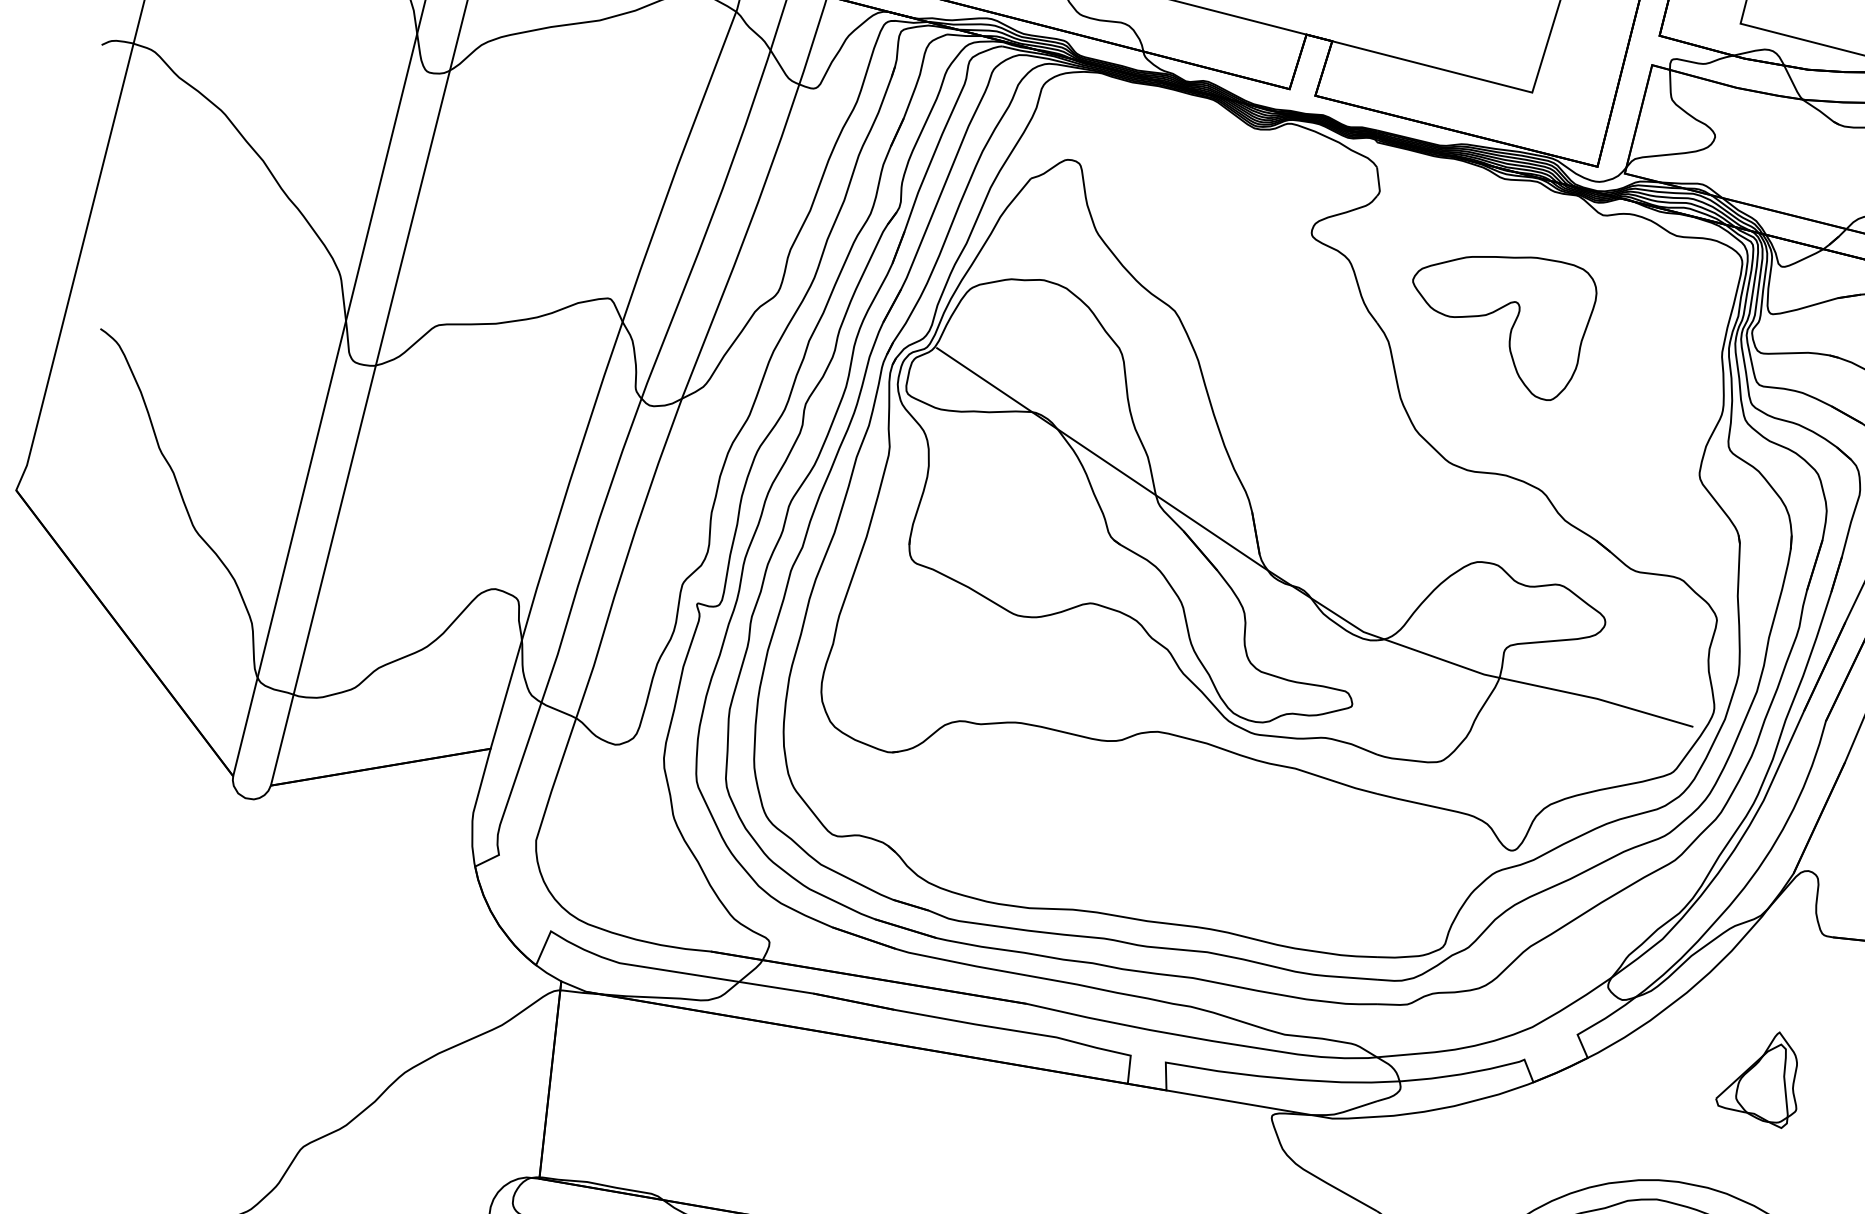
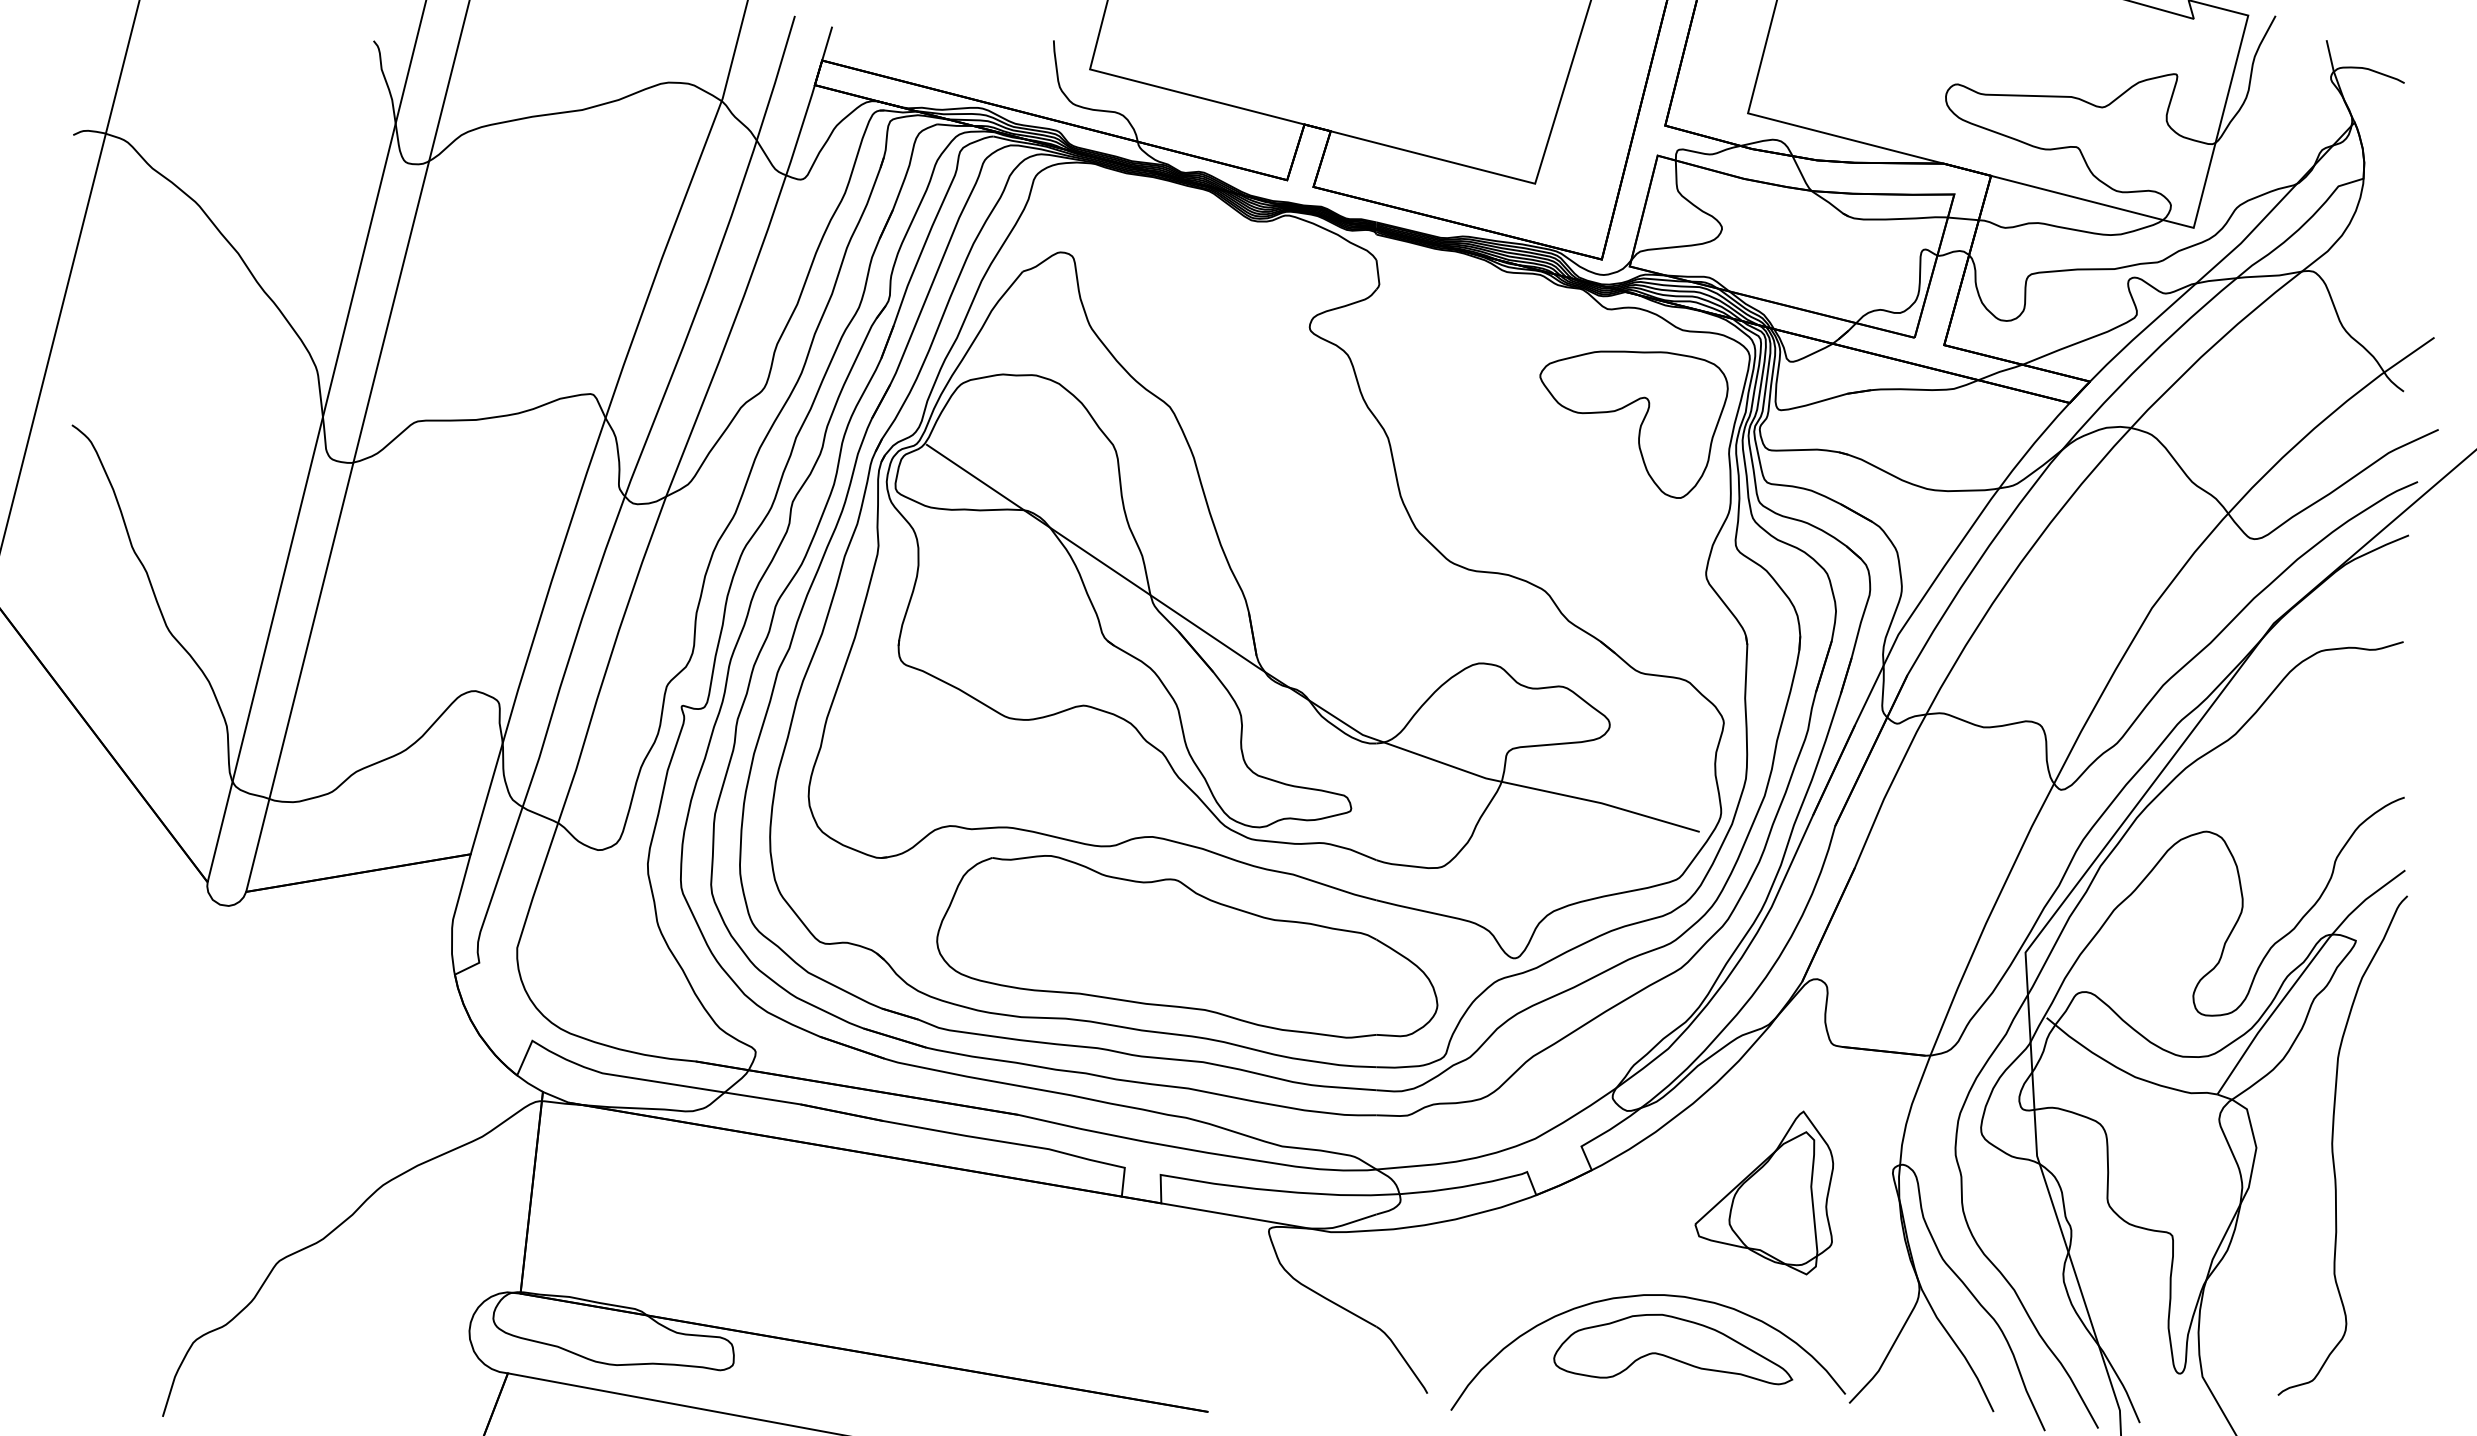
part: (1510, 330) -> (1639, 426), moved
part: (1192, 839) -> (1187, 946), added
part: (1756, 1079) -> (1764, 1192), size x1.67

